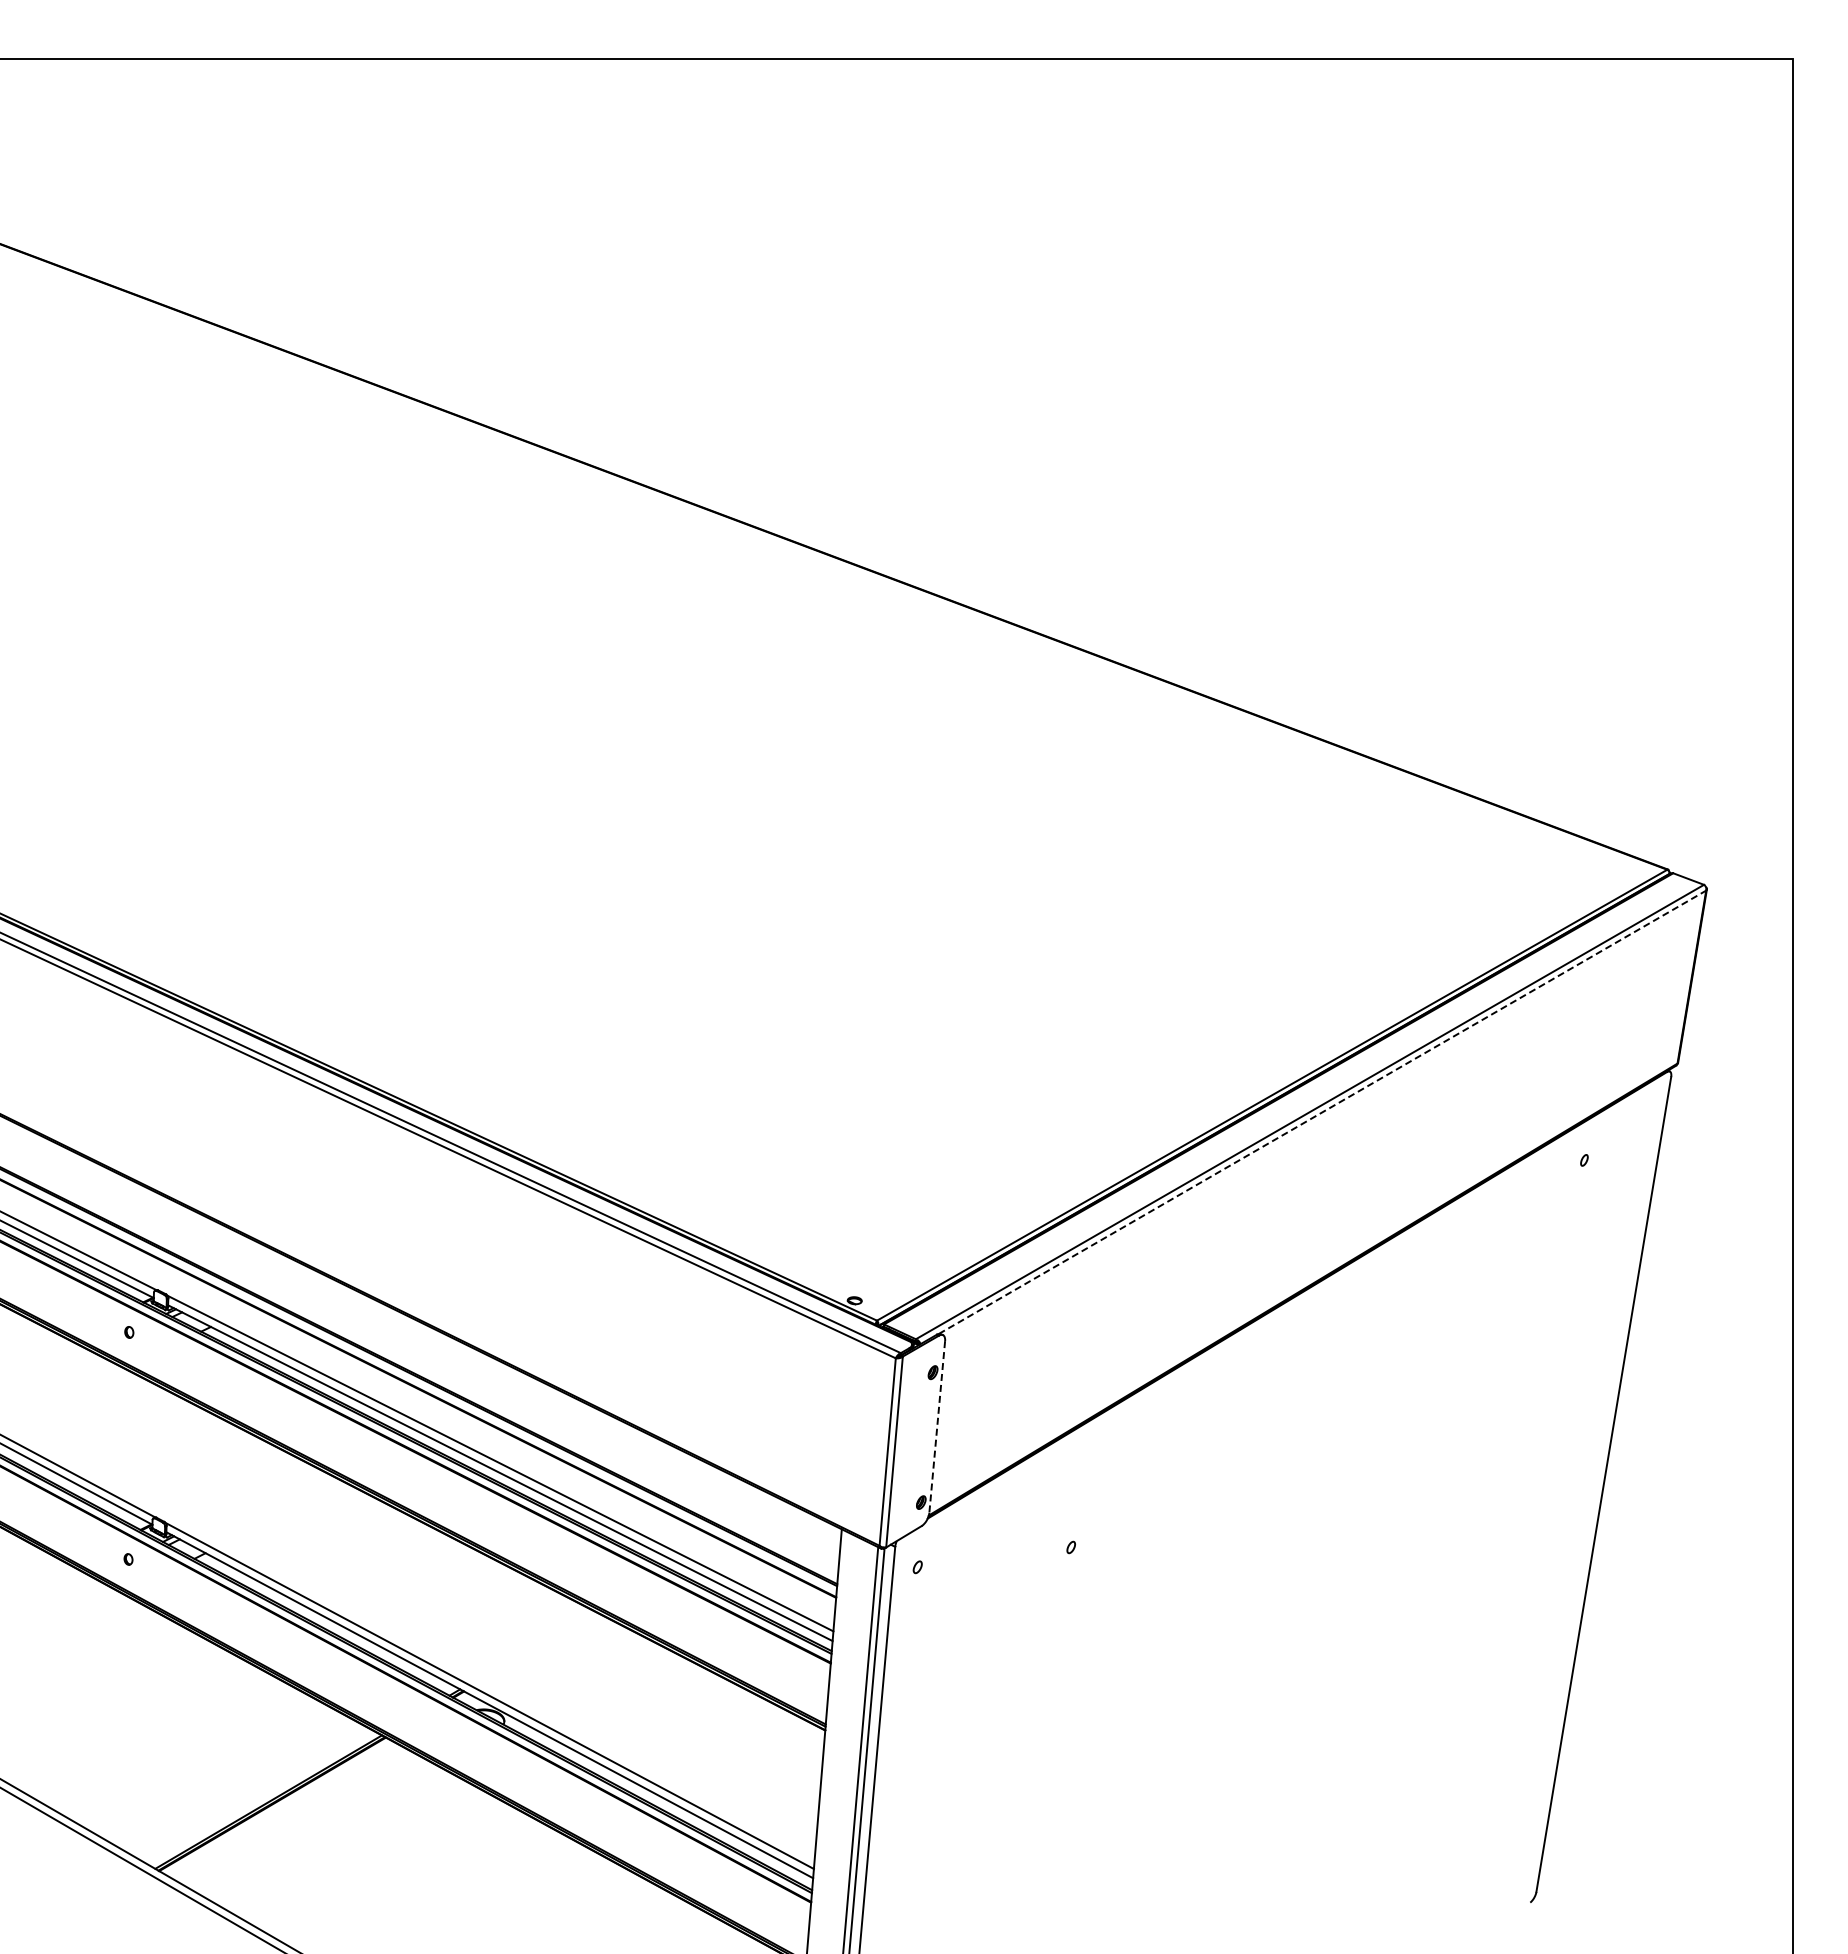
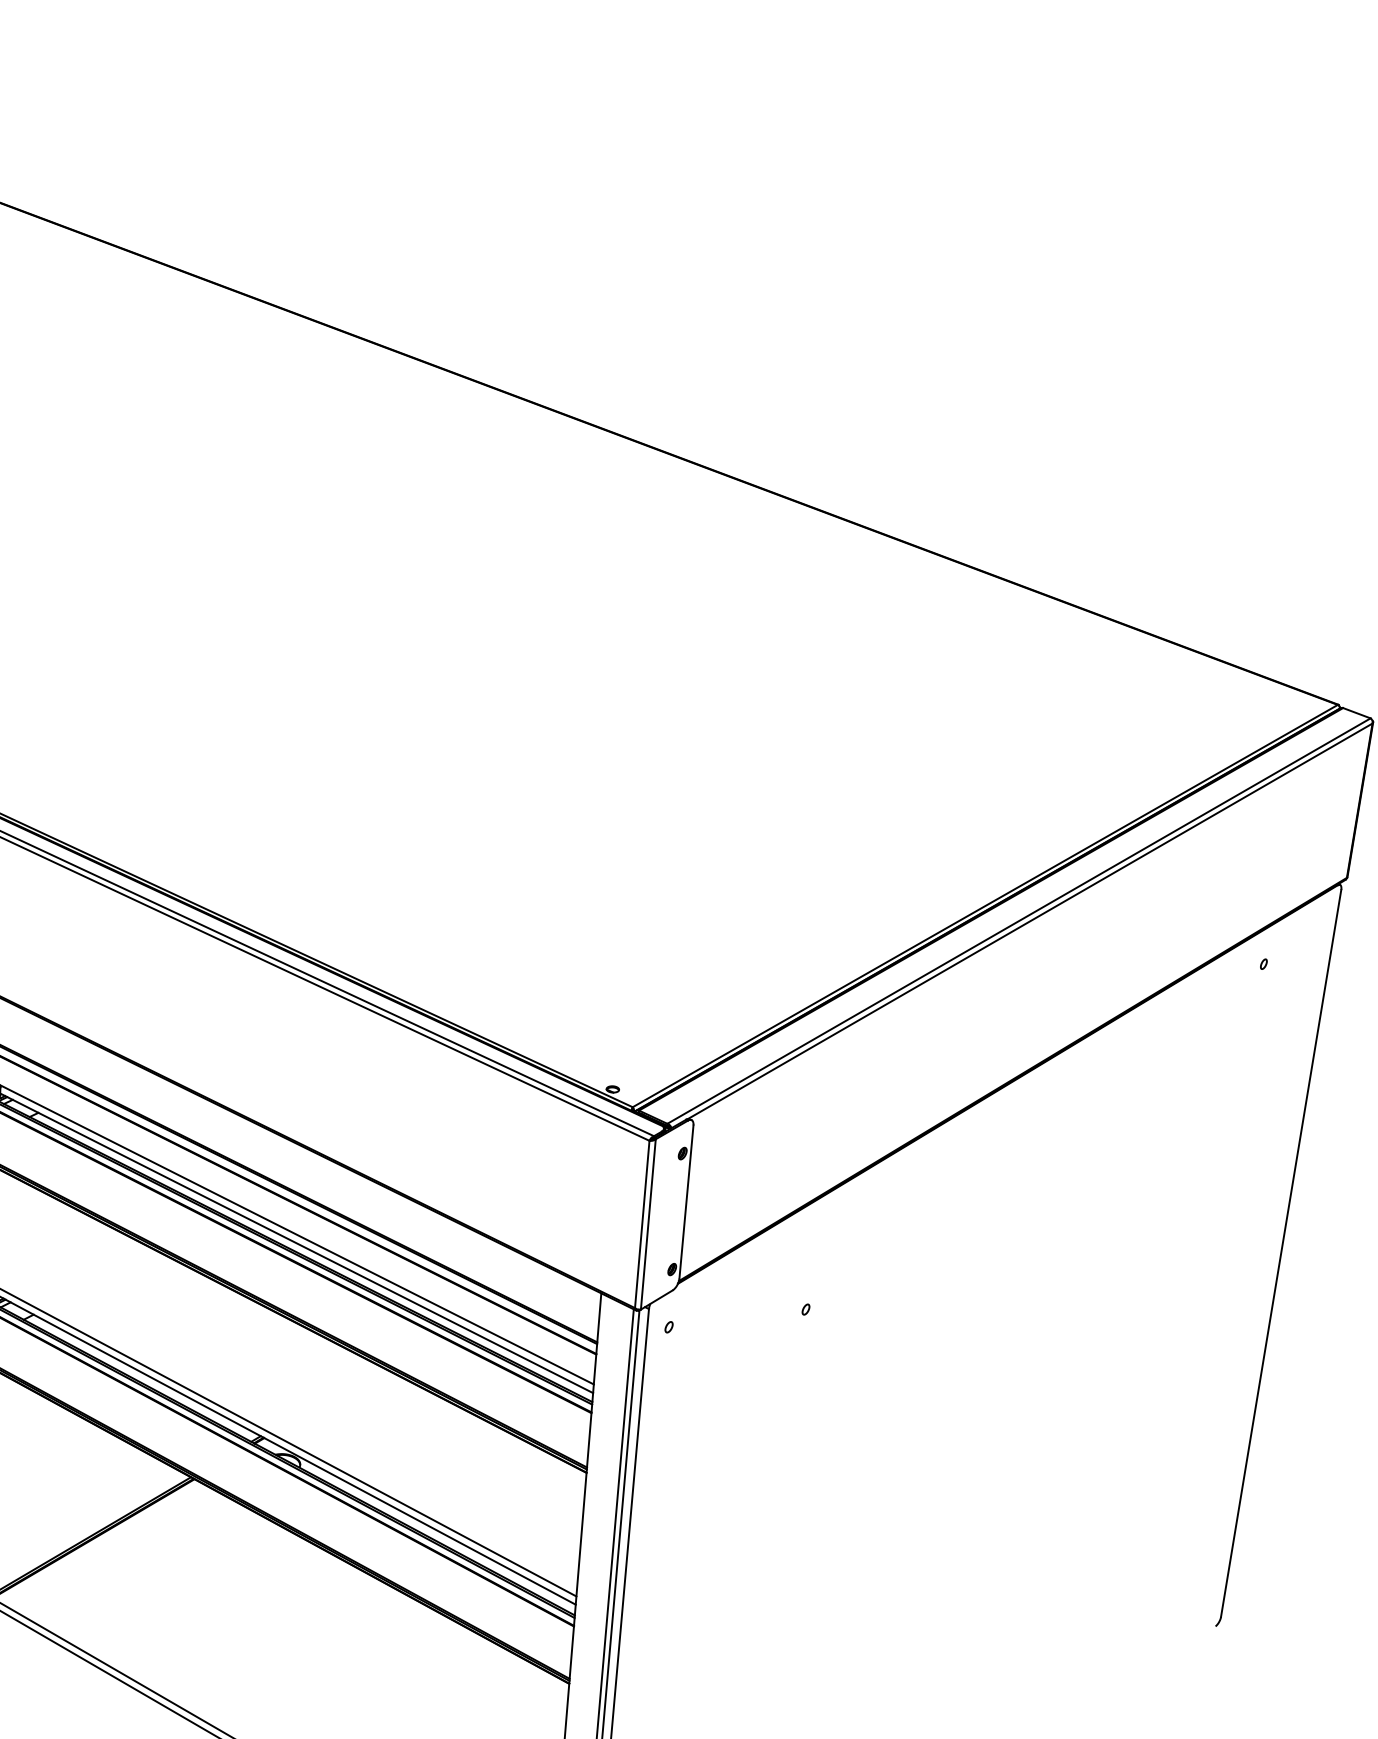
line: (1322, 1112) -> (1030, 921), dashed -> solid
line: (937, 1427) -> (686, 1202), dashed -> solid

